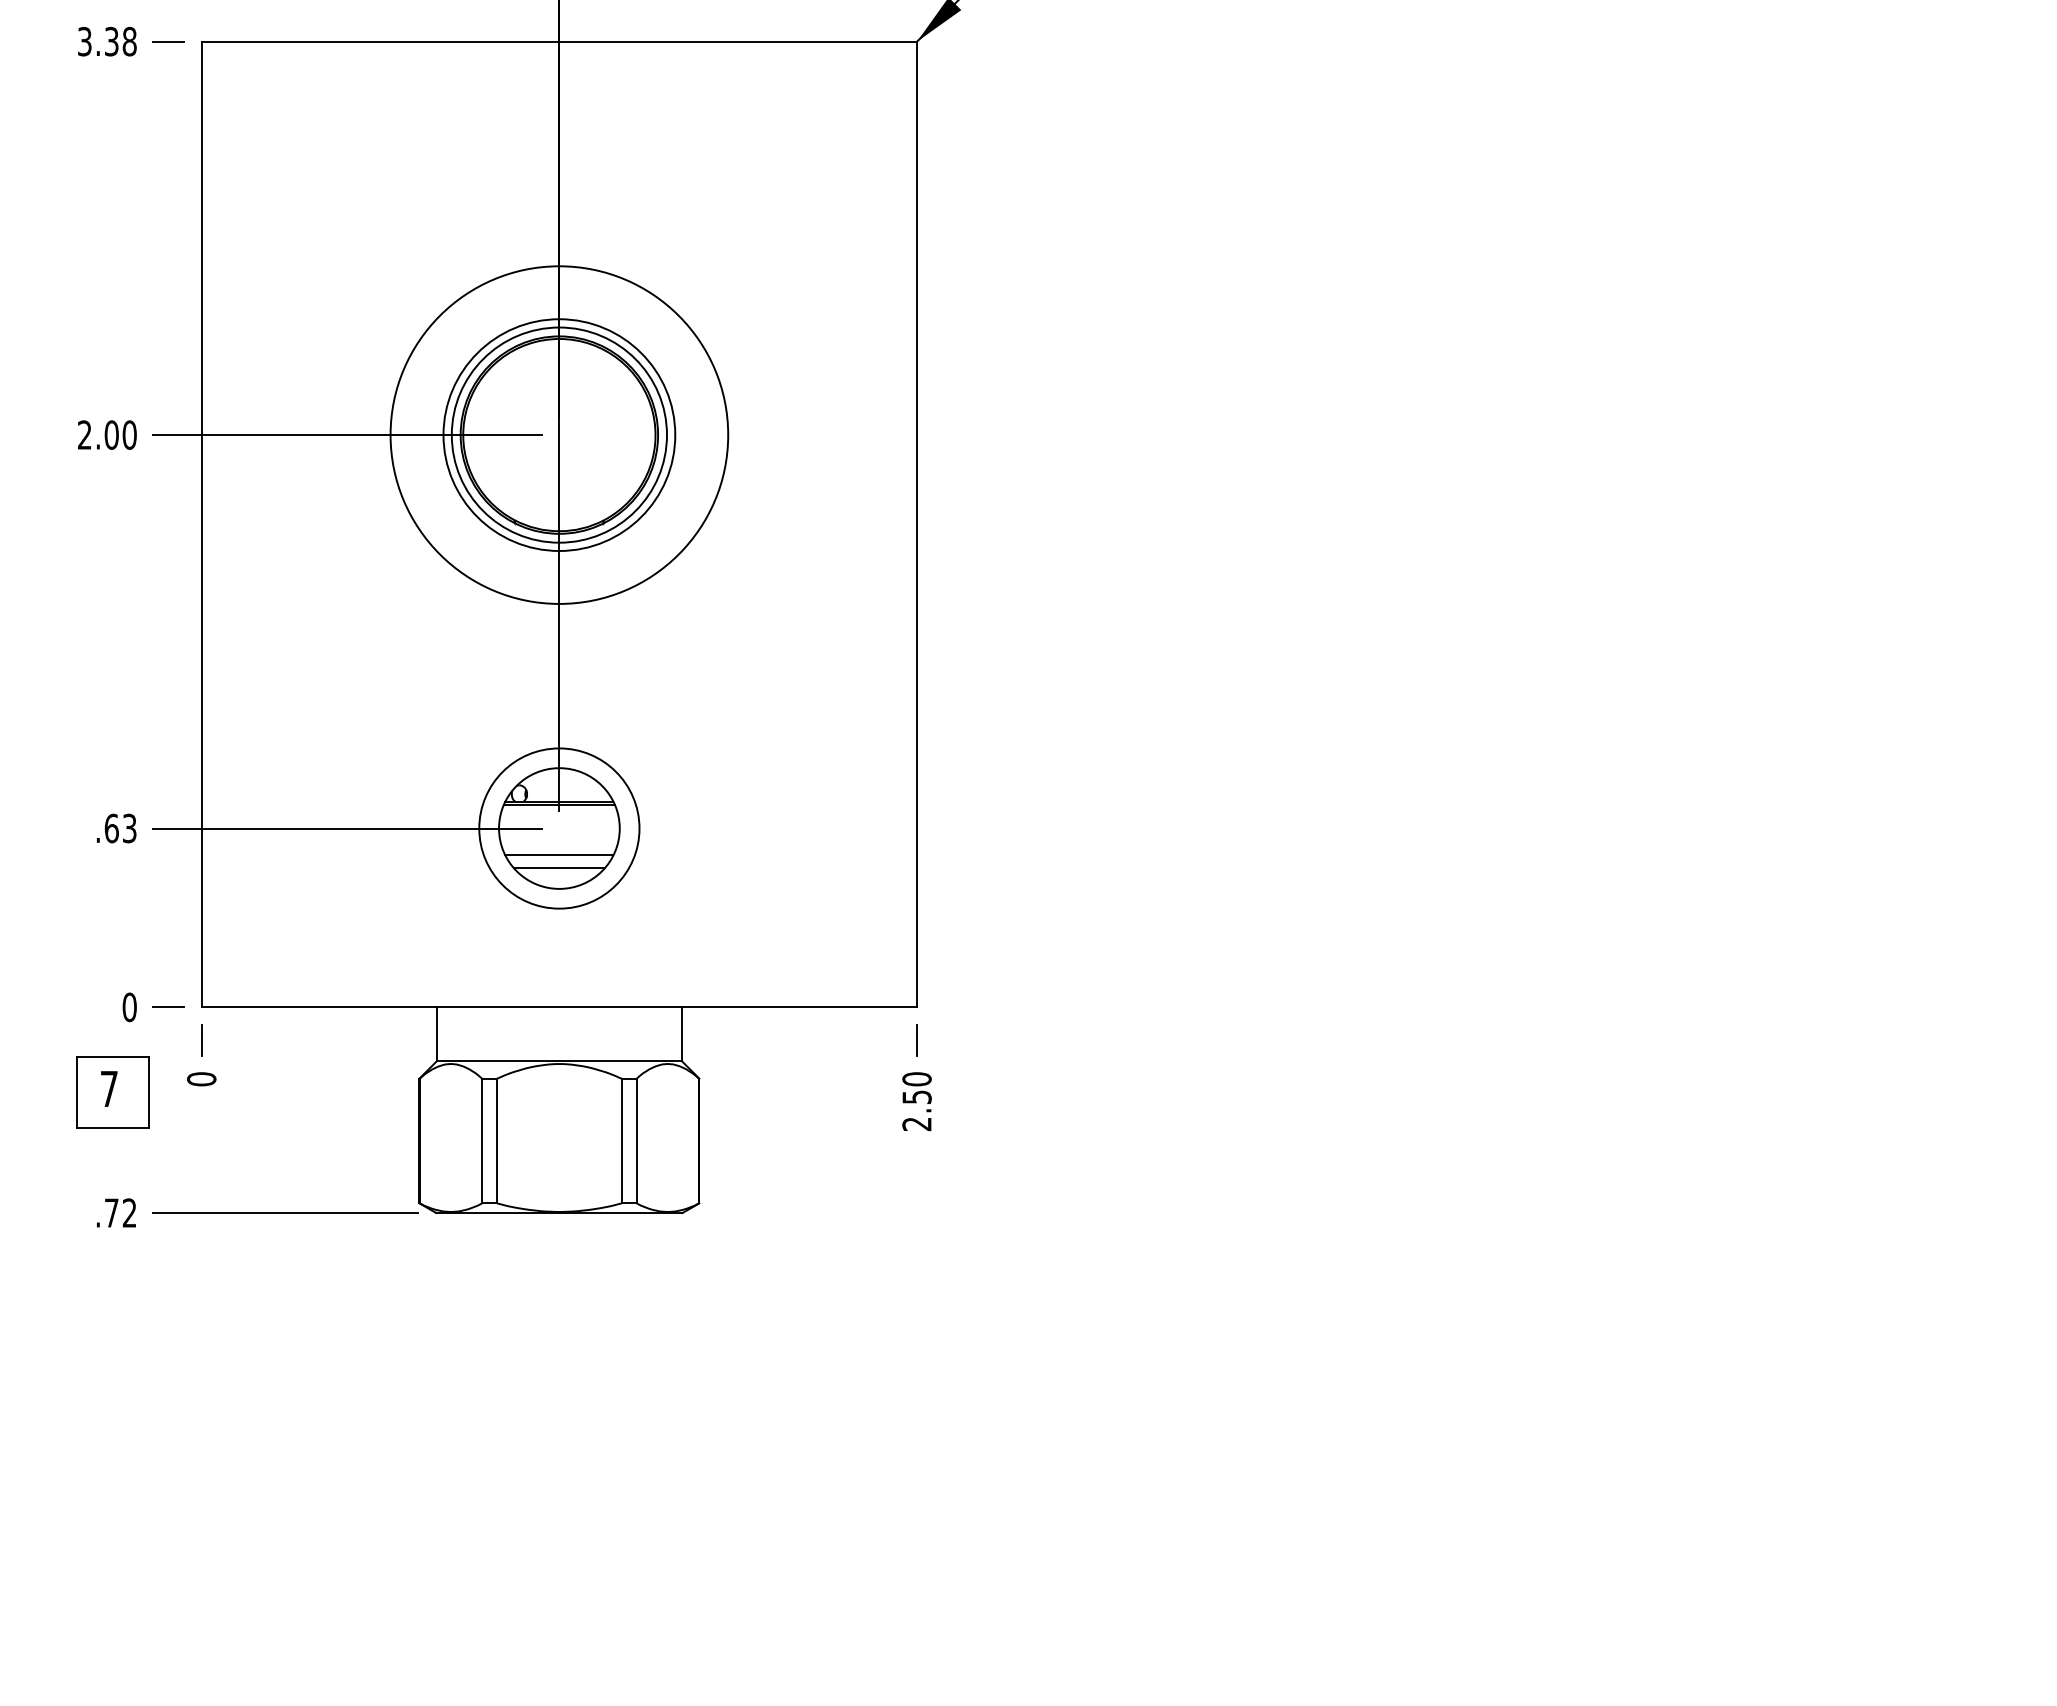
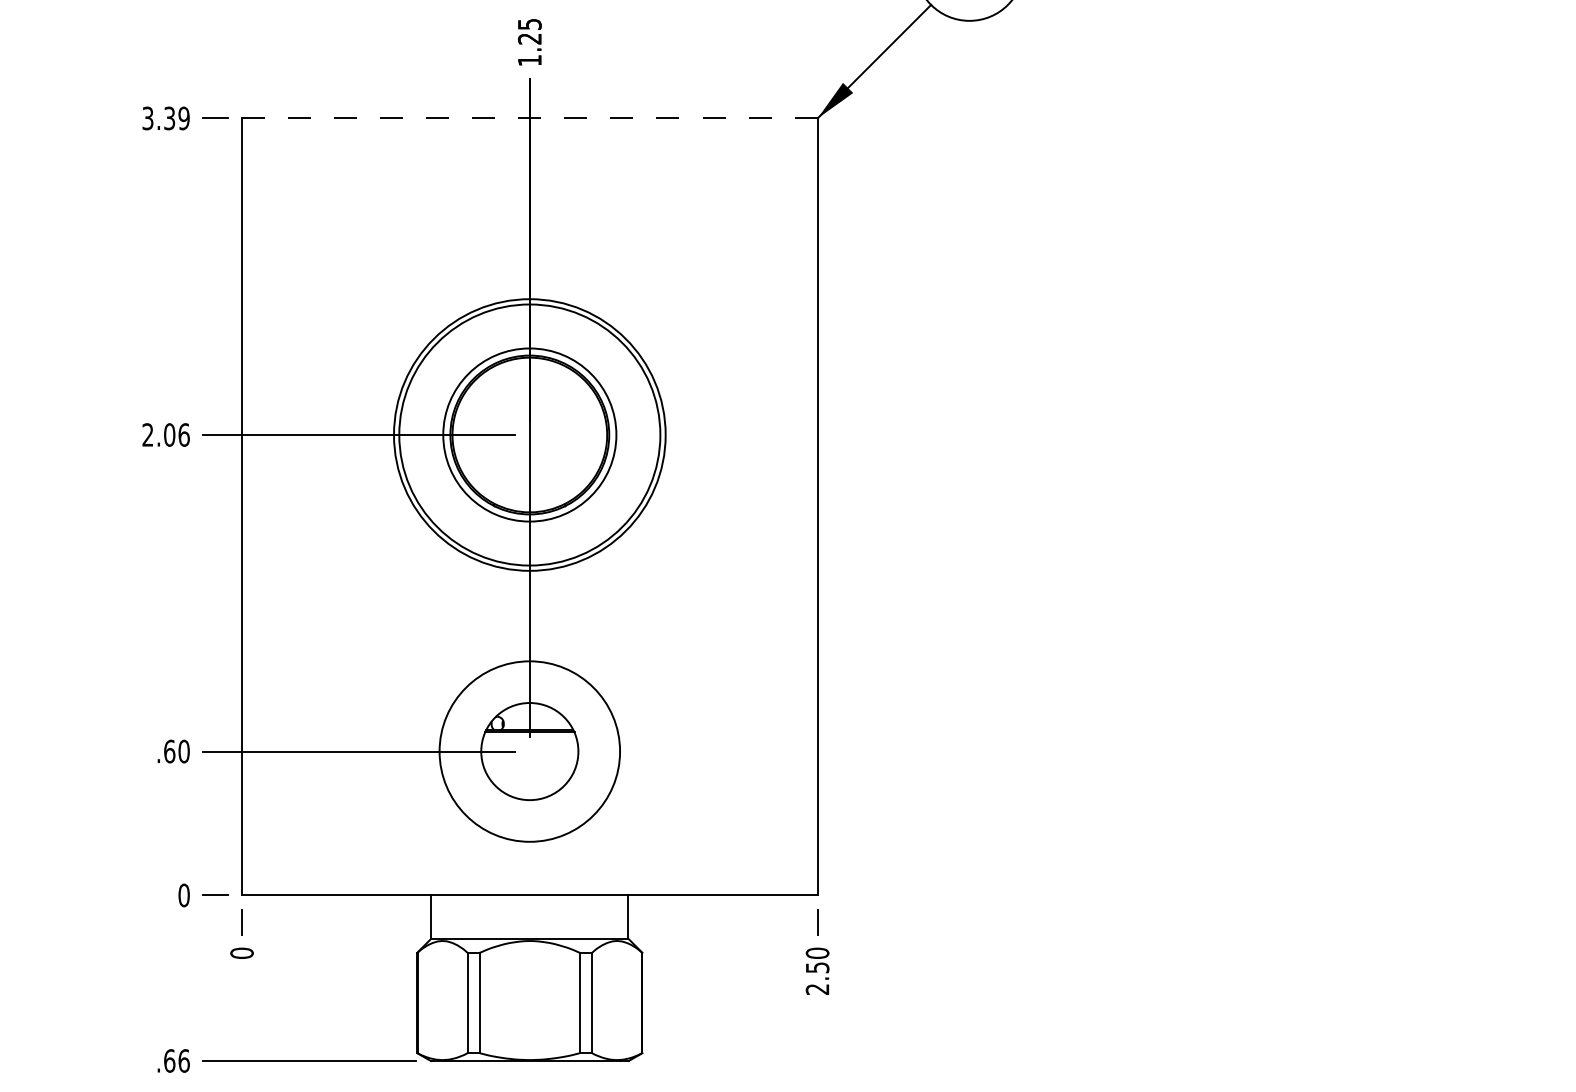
text: (129, 41) -> (183, 118), 3.38 -> 3.39
line: (559, 41) -> (529, 118), solid -> dashed
text: (129, 434) -> (183, 434), 2.00 -> 2.06
circle: (559, 435) -> (529, 435), size x1.4
text: (129, 828) -> (183, 751), .63 -> .60
circle: (559, 828) -> (529, 751), size x1.4
line: (559, 855) -> (529, 773), removed
line: (558, 868) -> (529, 783), removed
part: (112, 1092) -> (170, 963), removed
text: (120, 1212) -> (176, 1060), .72 -> .66

